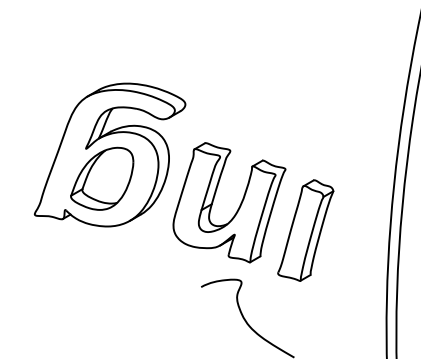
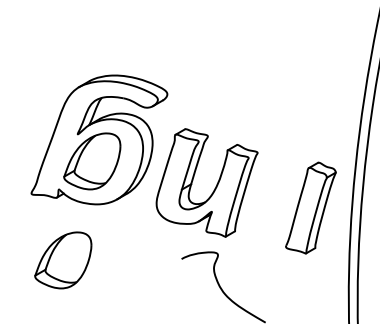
part: (305, 229) -> (310, 207), moved
part: (70, 288) -> (63, 260), added

